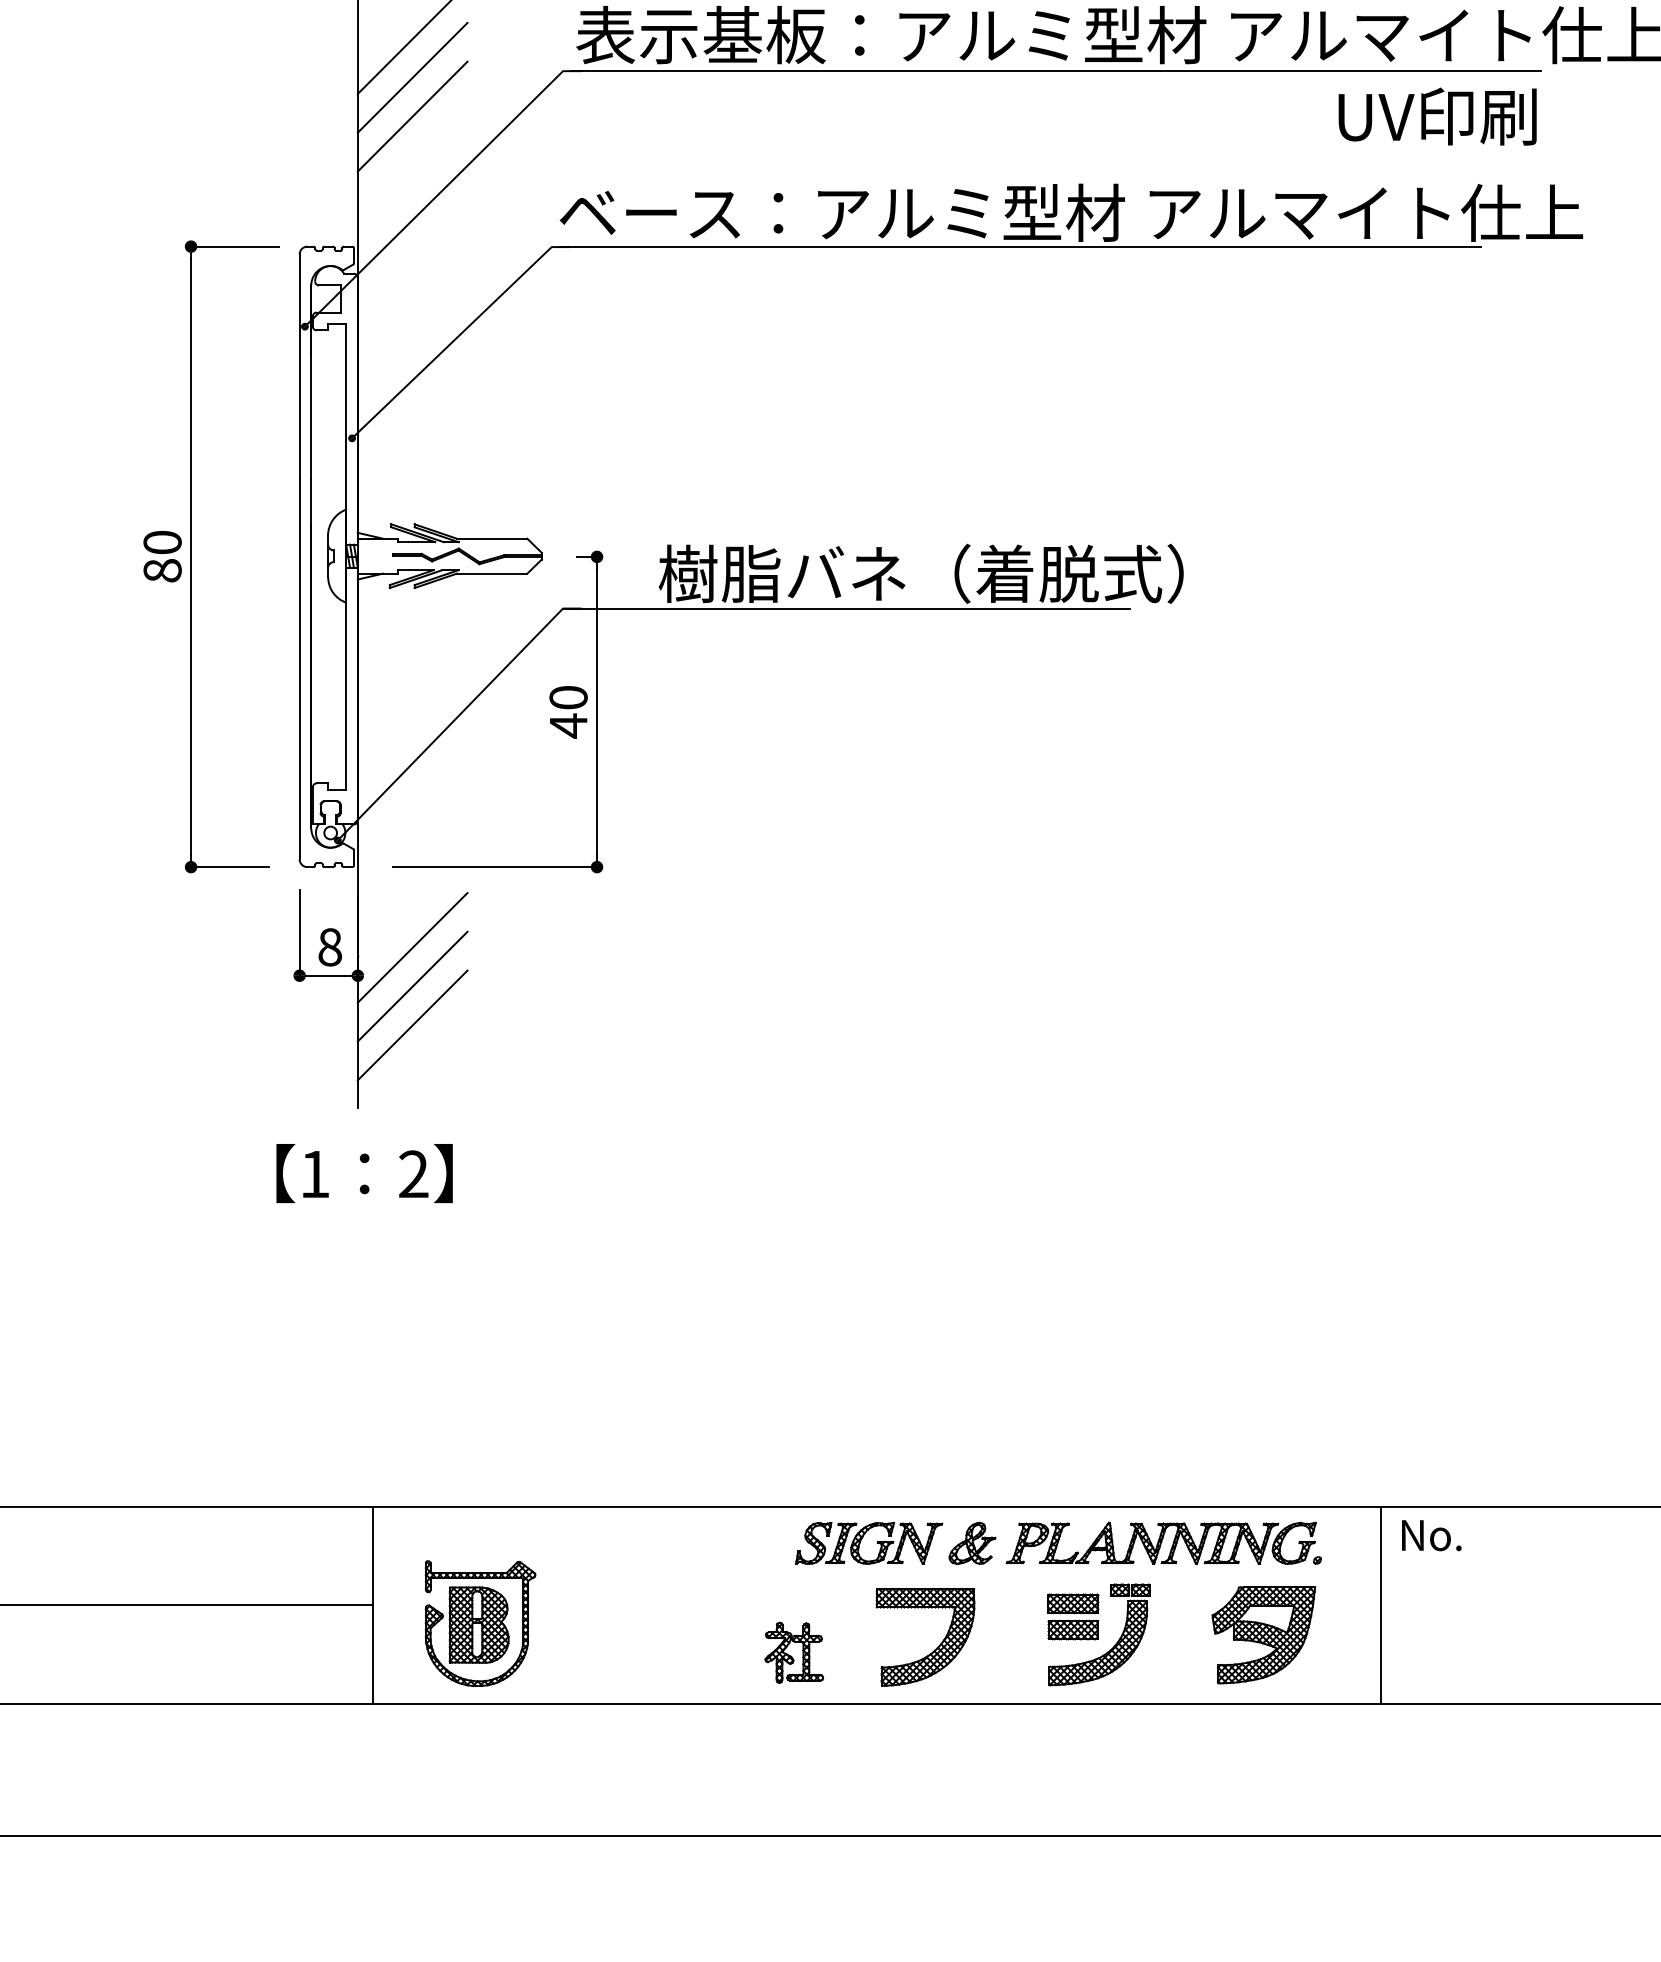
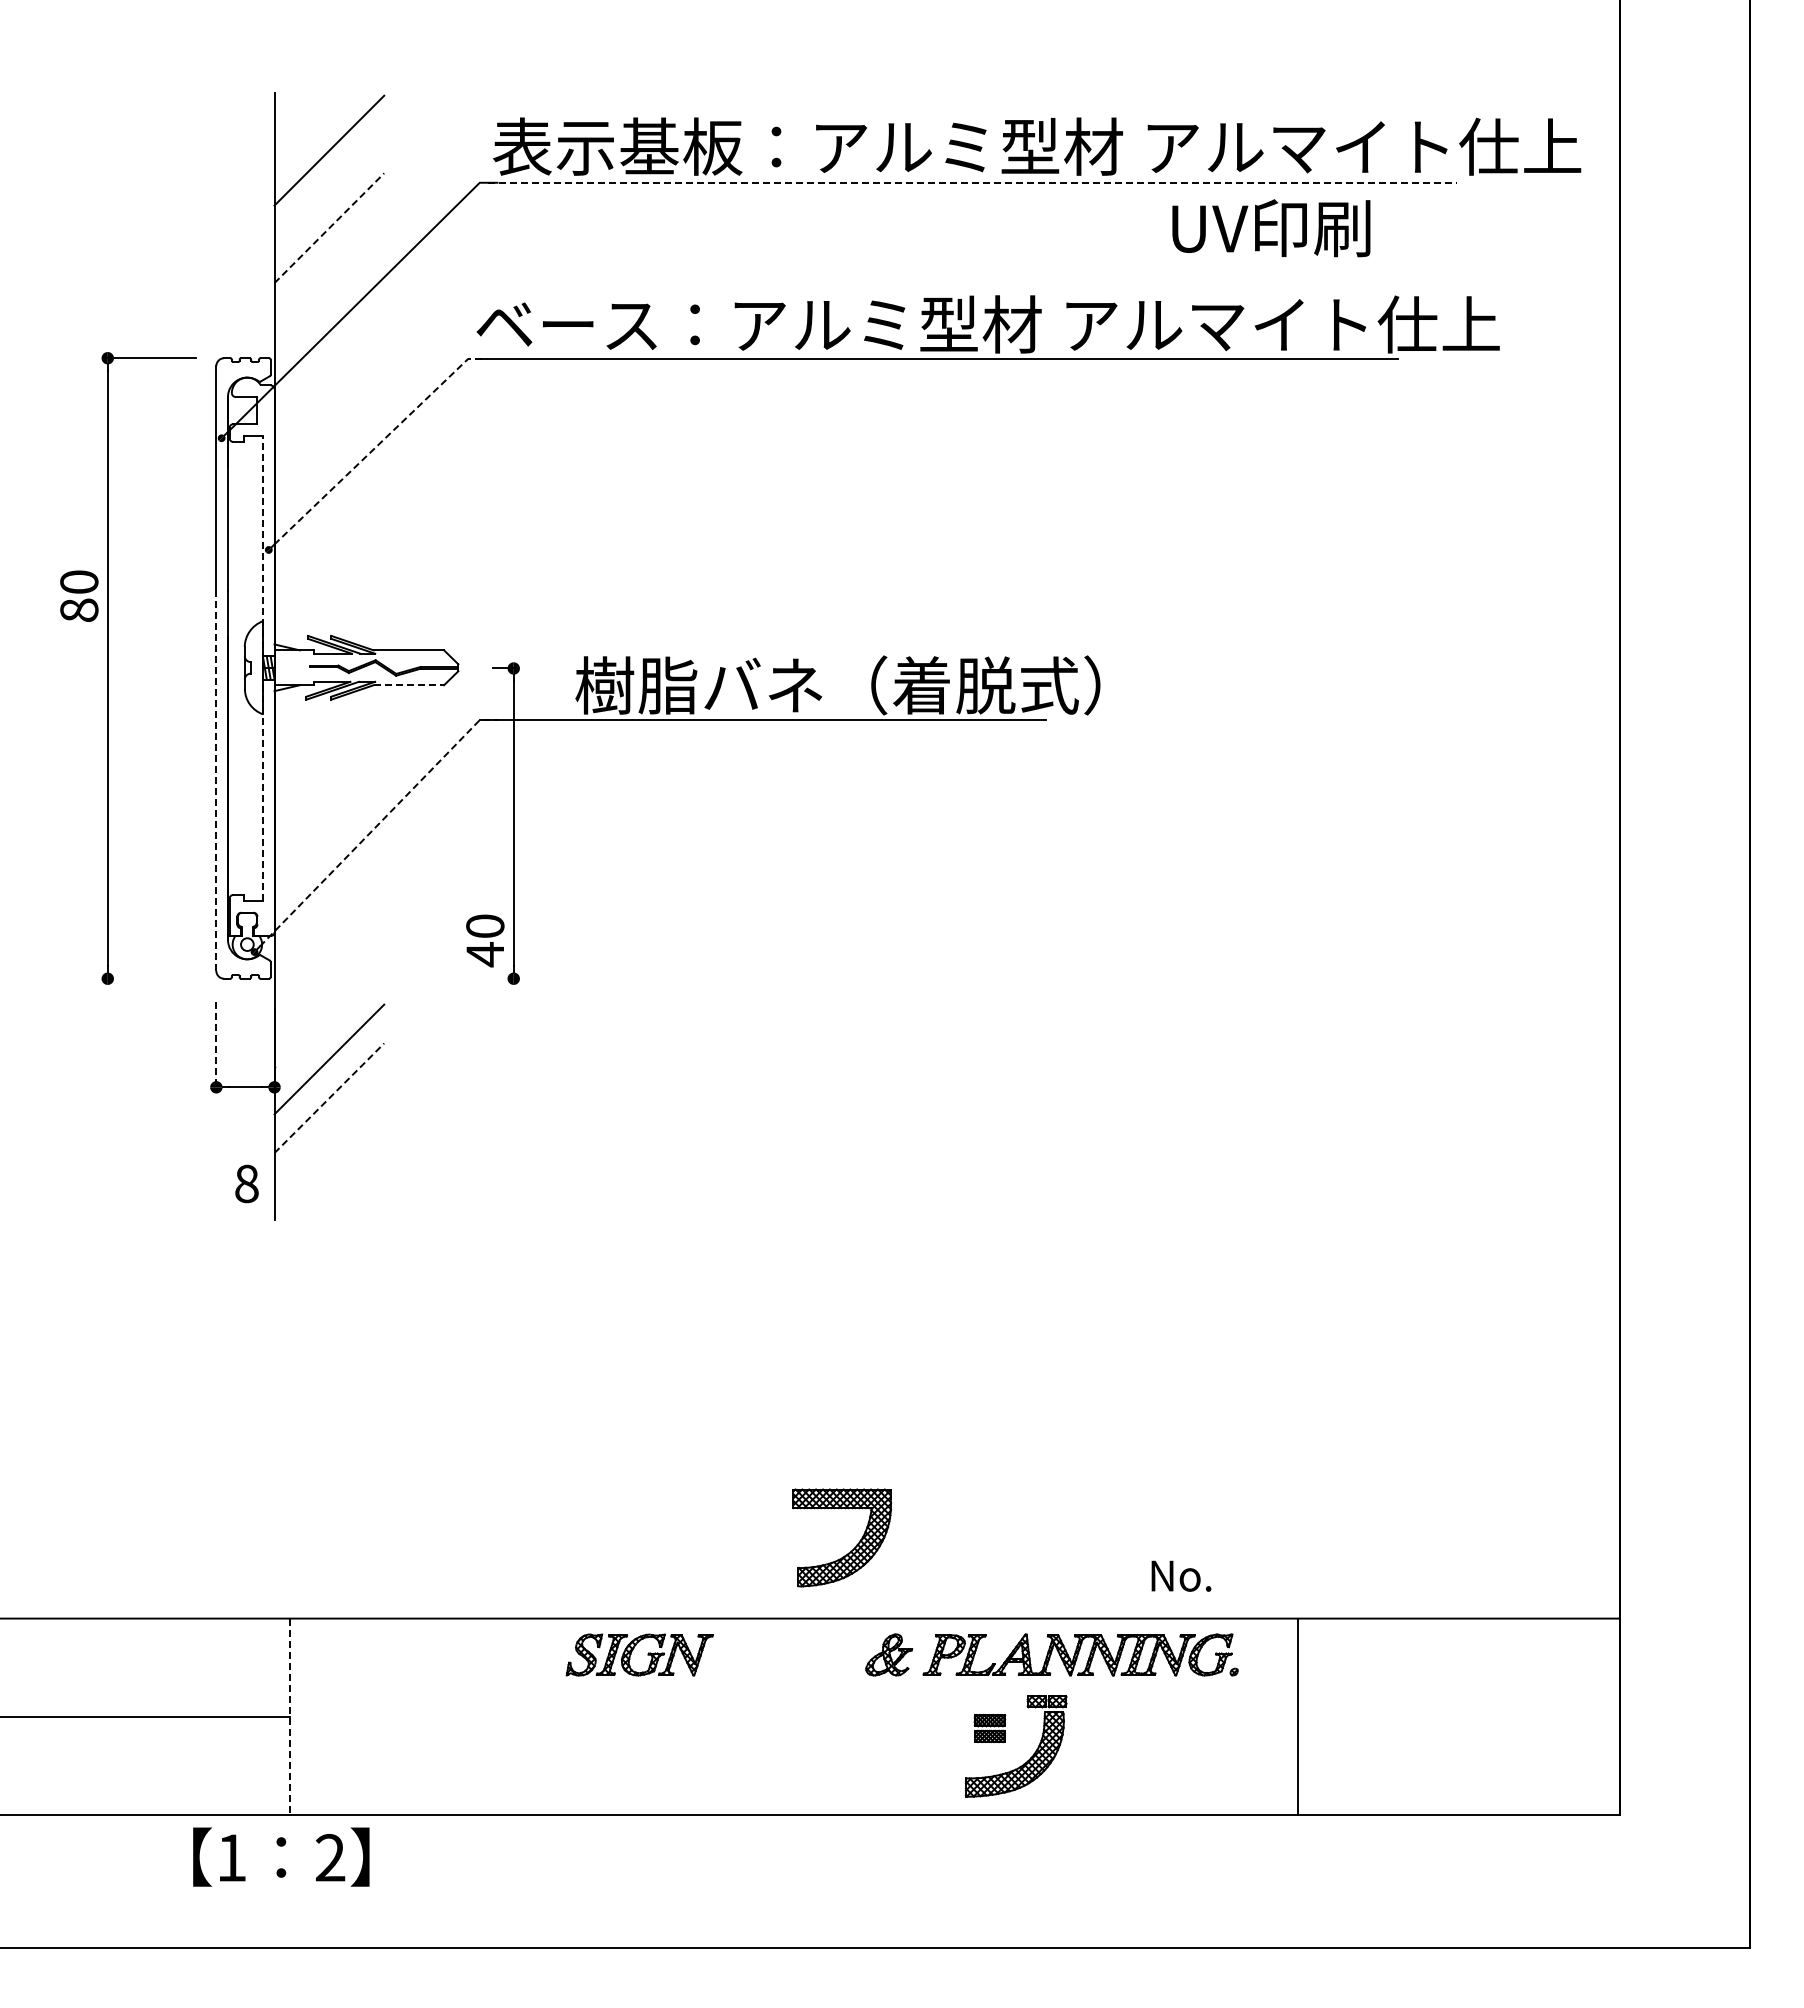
line: (1055, 70) -> (972, 182), solid -> dashed
line: (412, 77) -> (329, 189), removed
line: (412, 116) -> (329, 228), solid -> dashed
text: (1437, 116) -> (1271, 228), moved
line: (461, 332) -> (378, 444), solid -> dashed
text: (162, 555) -> (79, 595), moved
line: (345, 556) -> (262, 668), solid -> dashed
line: (492, 573) -> (409, 685), solid -> dashed
line: (299, 668) -> (216, 780), solid -> dashed
text: (568, 711) -> (485, 940), moved
line: (459, 714) -> (376, 826), solid -> dashed
line: (229, 866) -> (146, 978), removed
line: (494, 866) -> (411, 978), removed
line: (299, 932) -> (216, 1044), solid -> dashed
text: (329, 946) -> (246, 1183), moved
line: (412, 986) -> (329, 1098), solid -> dashed
line: (412, 1024) -> (329, 1136), removed
text: (364, 1172) -> (281, 1856), moved
text: (1431, 1534) -> (1181, 1575), moved
part: (862, 1538) -> (633, 1650), moved
line: (373, 1605) -> (290, 1717), solid -> dashed
part: (1072, 1616) -> (989, 1728), size x0.6
part: (479, 1622) -> (396, 1734), removed
part: (1263, 1634) -> (1180, 1746), removed
part: (936, 1647) -> (853, 1548), moved
part: (793, 1652) -> (710, 1764), removed

